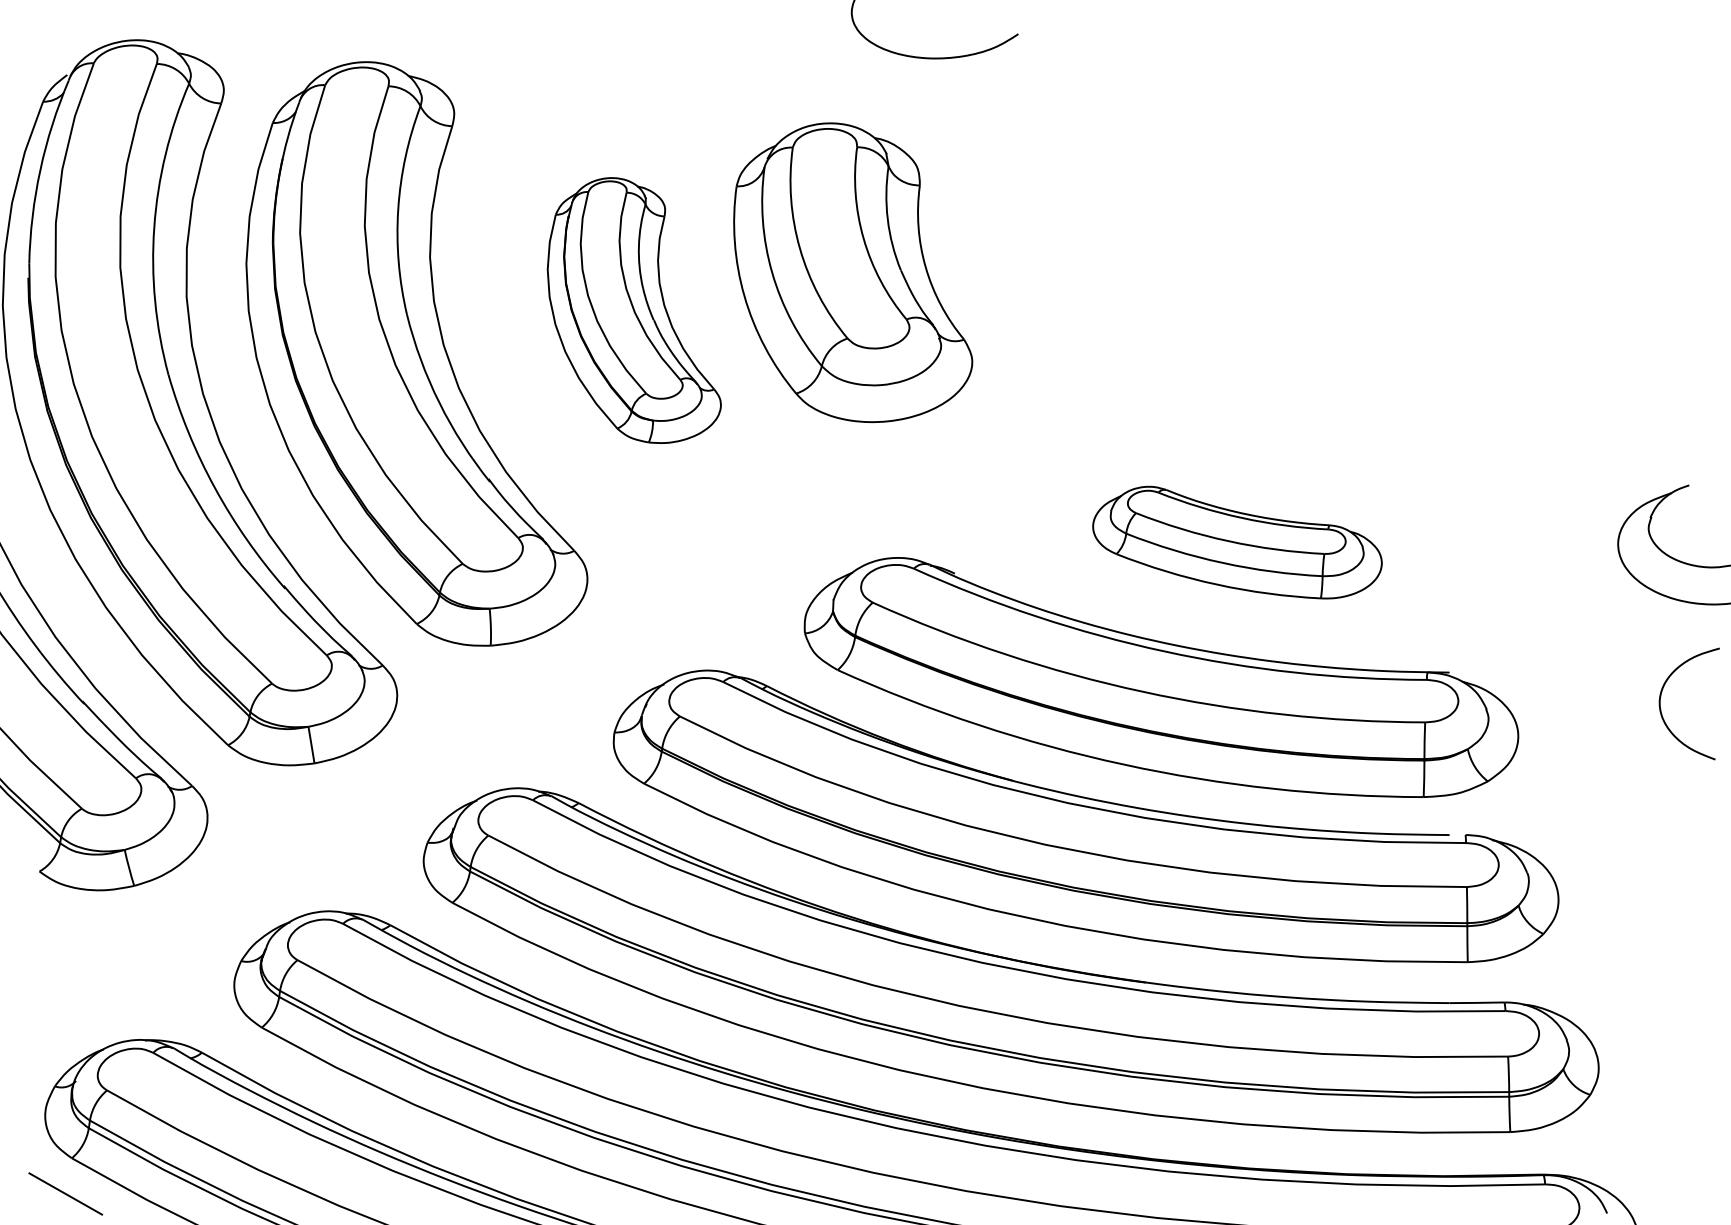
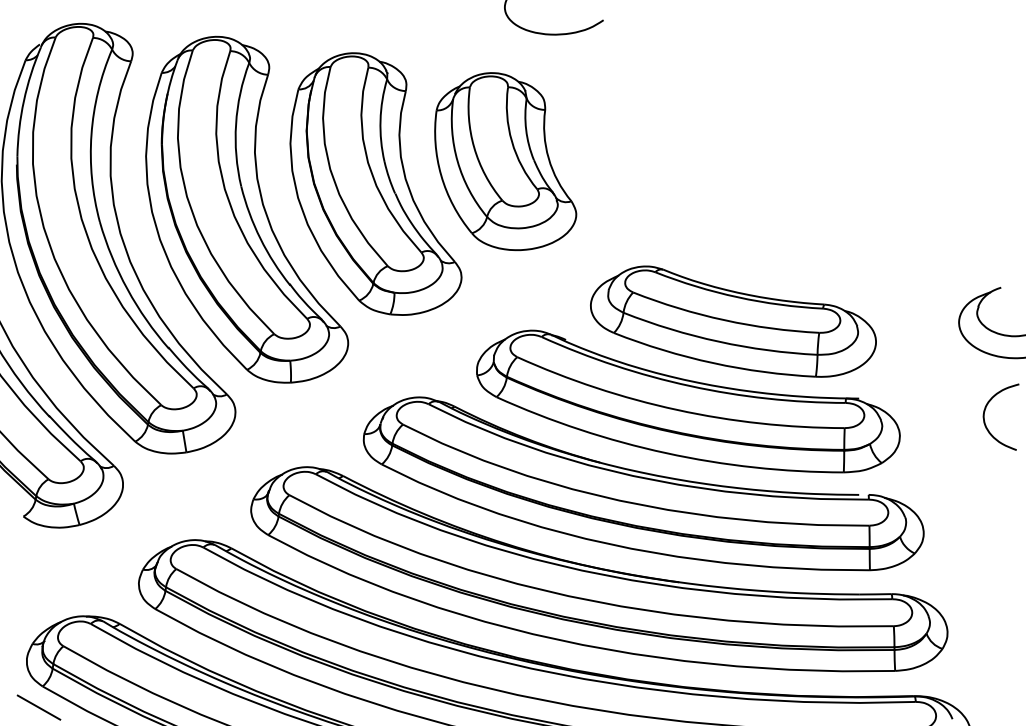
part: (633, 309) -> (375, 183), size x1.67
part: (1237, 542) -> (733, 321), size x1.67

